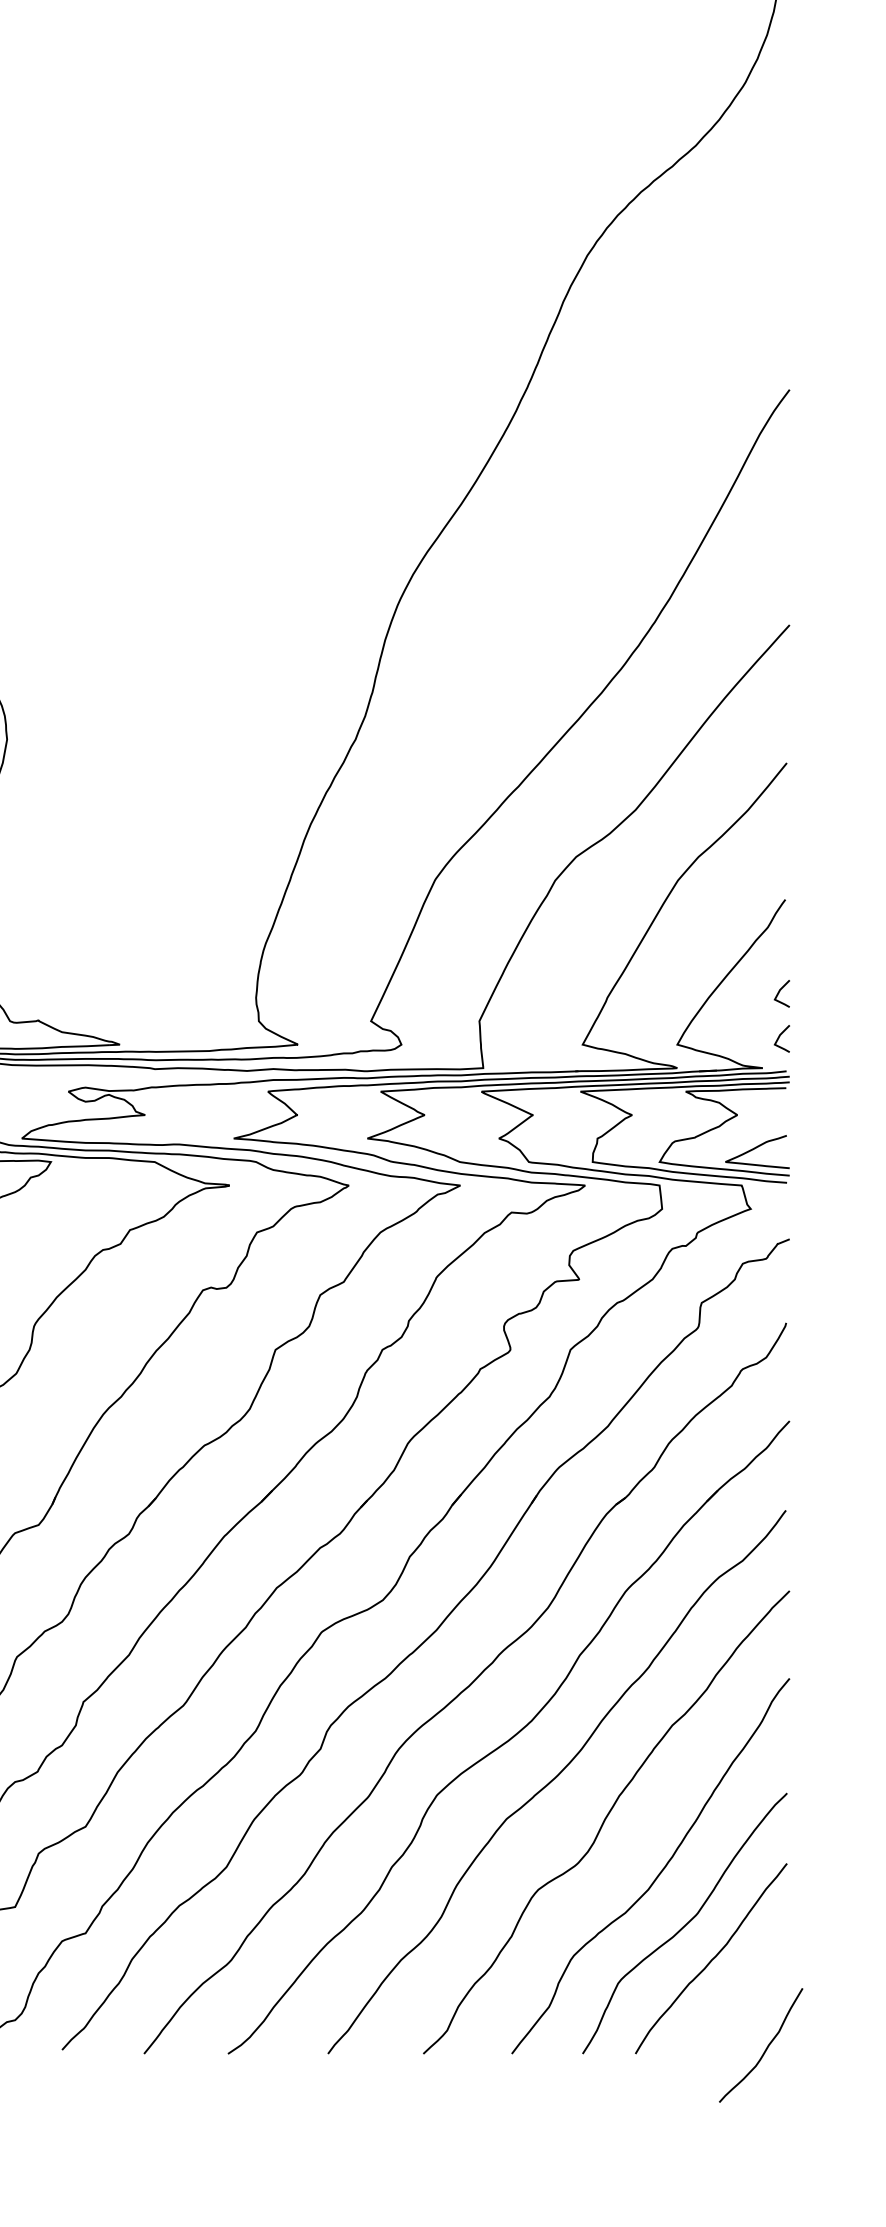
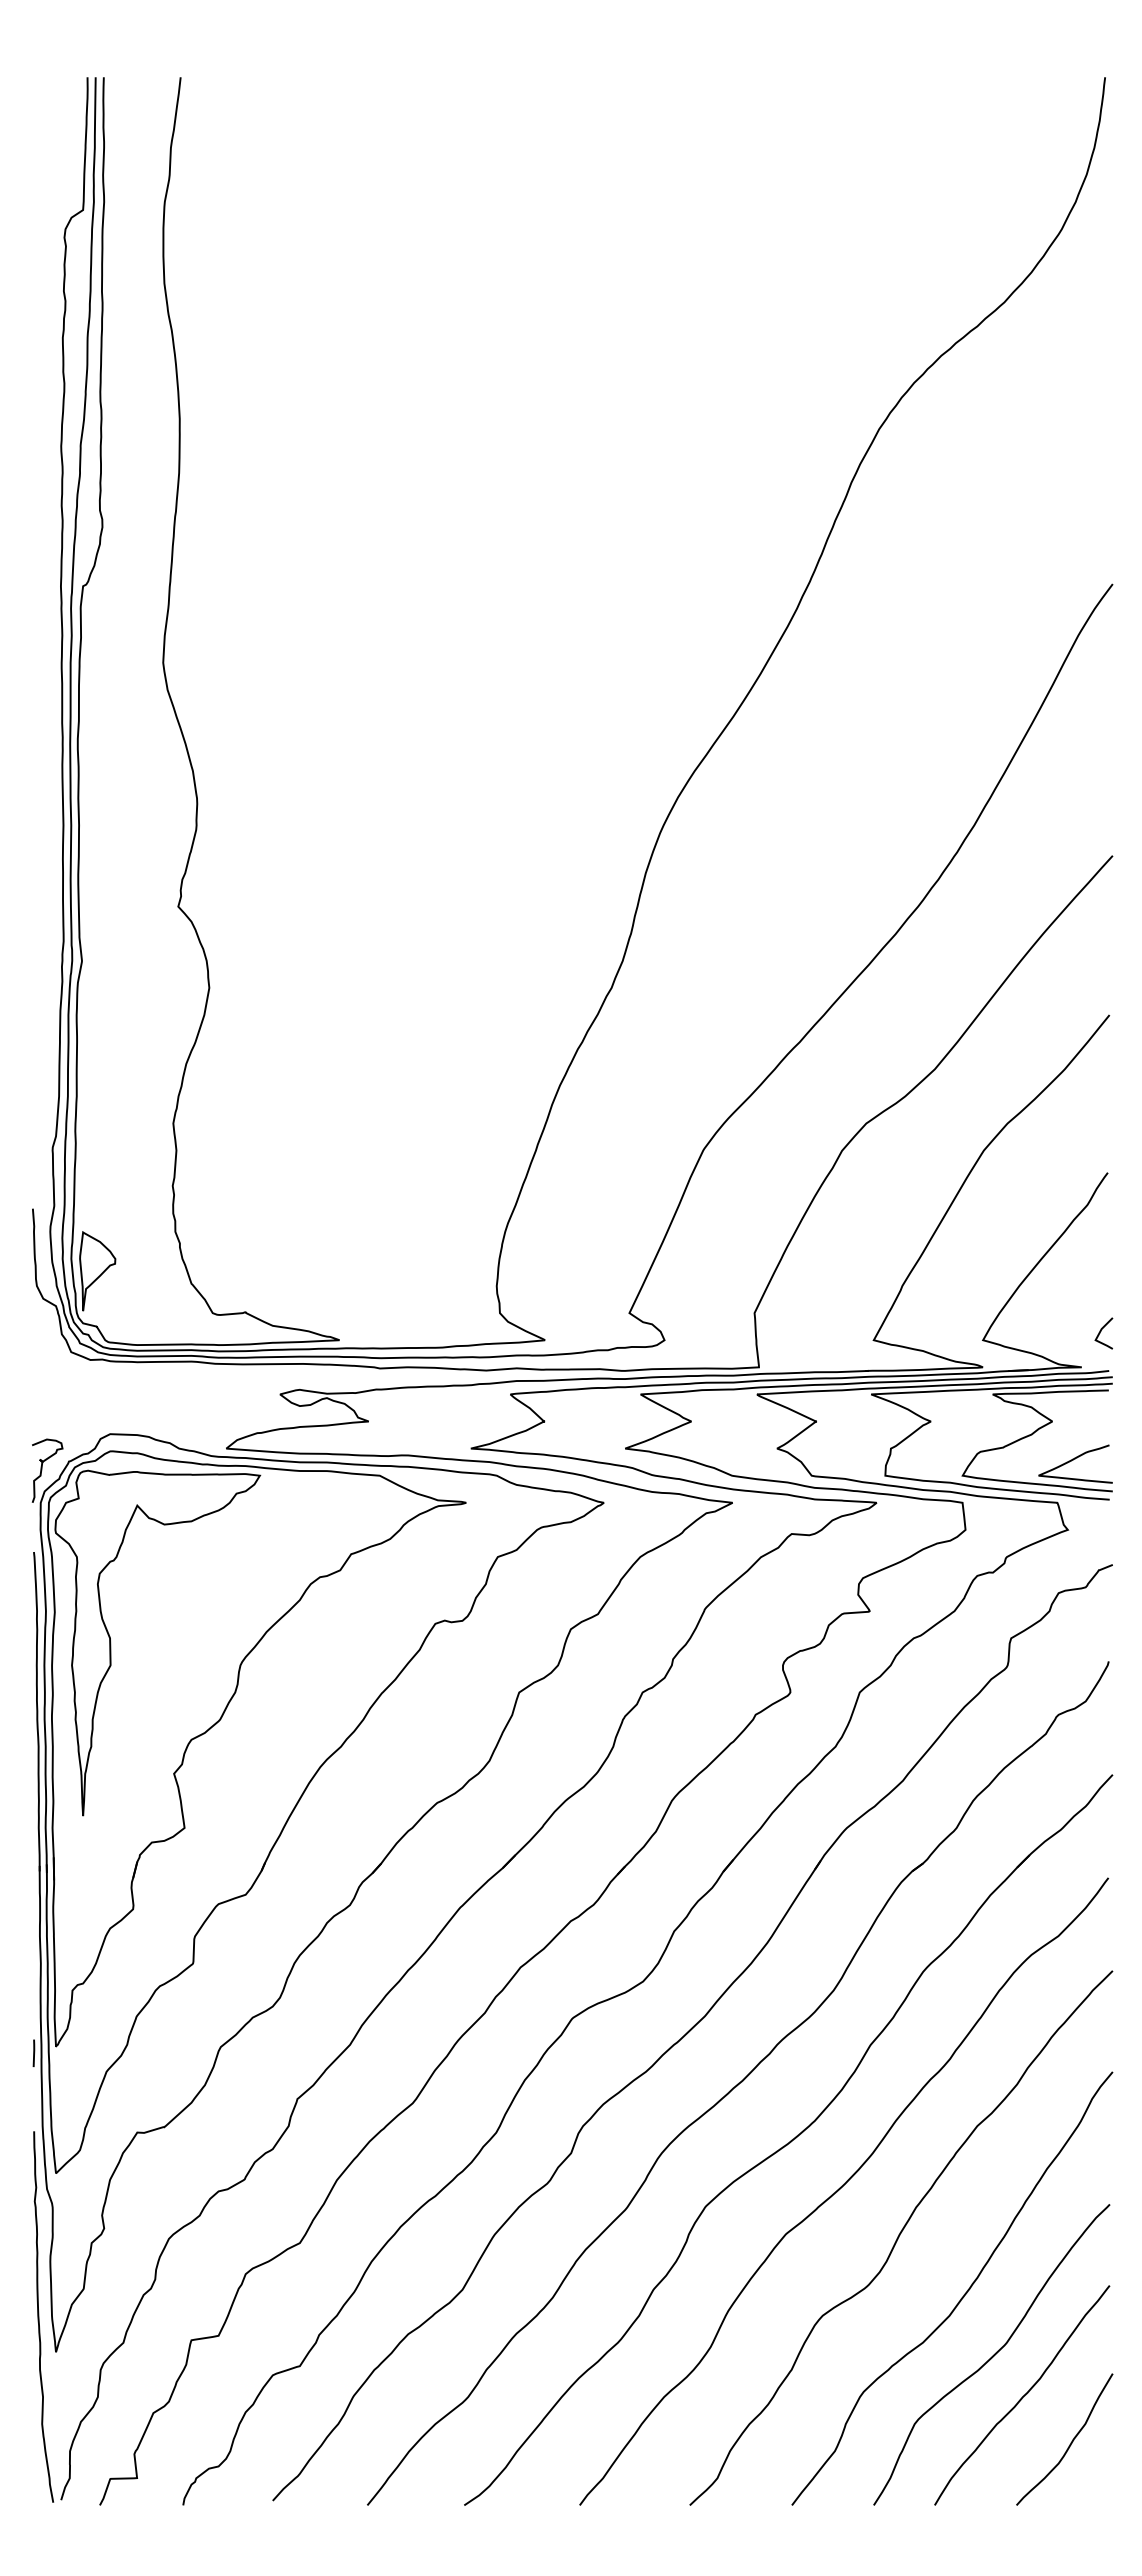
line: (779, 992) -> (1101, 1279), removed
curve: (766, 2047) -> (1070, 2442), moved

